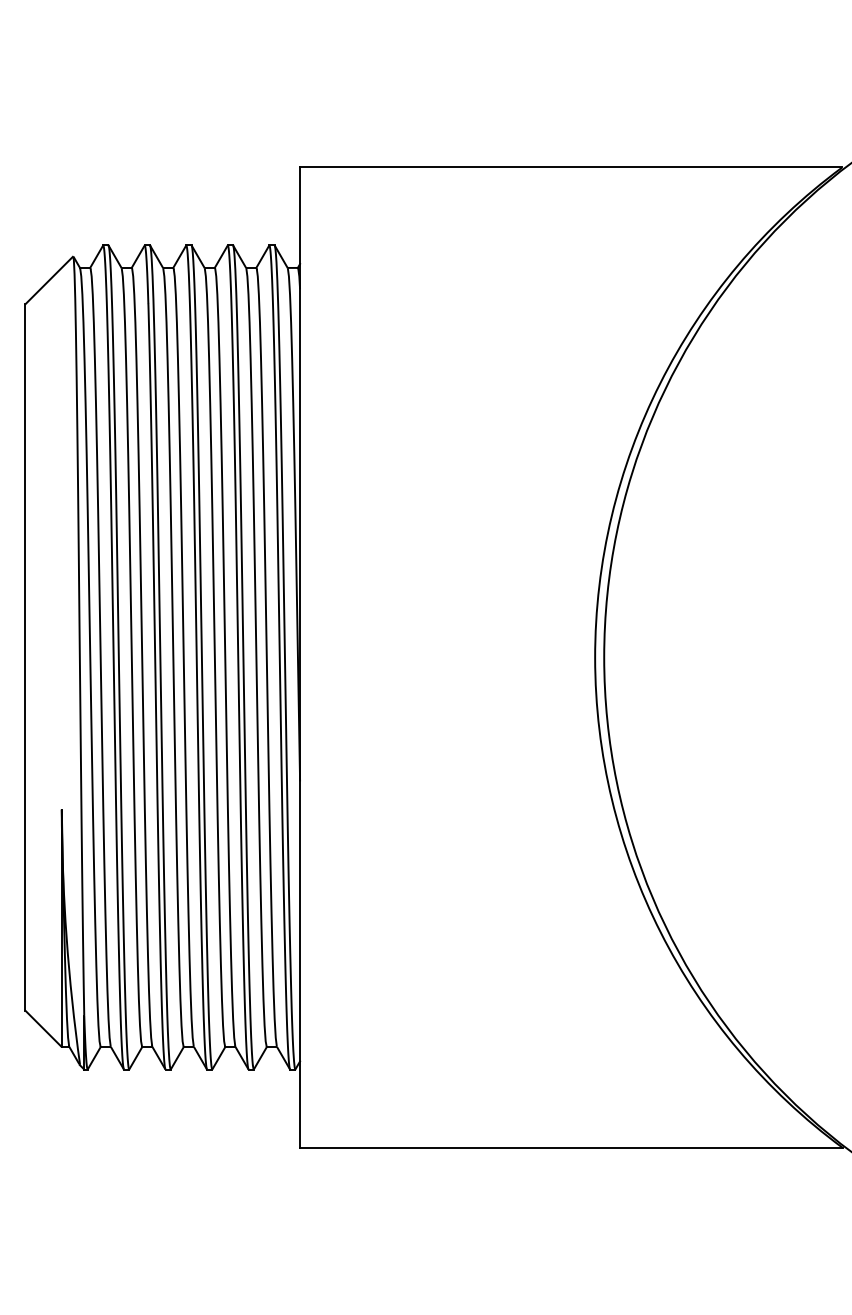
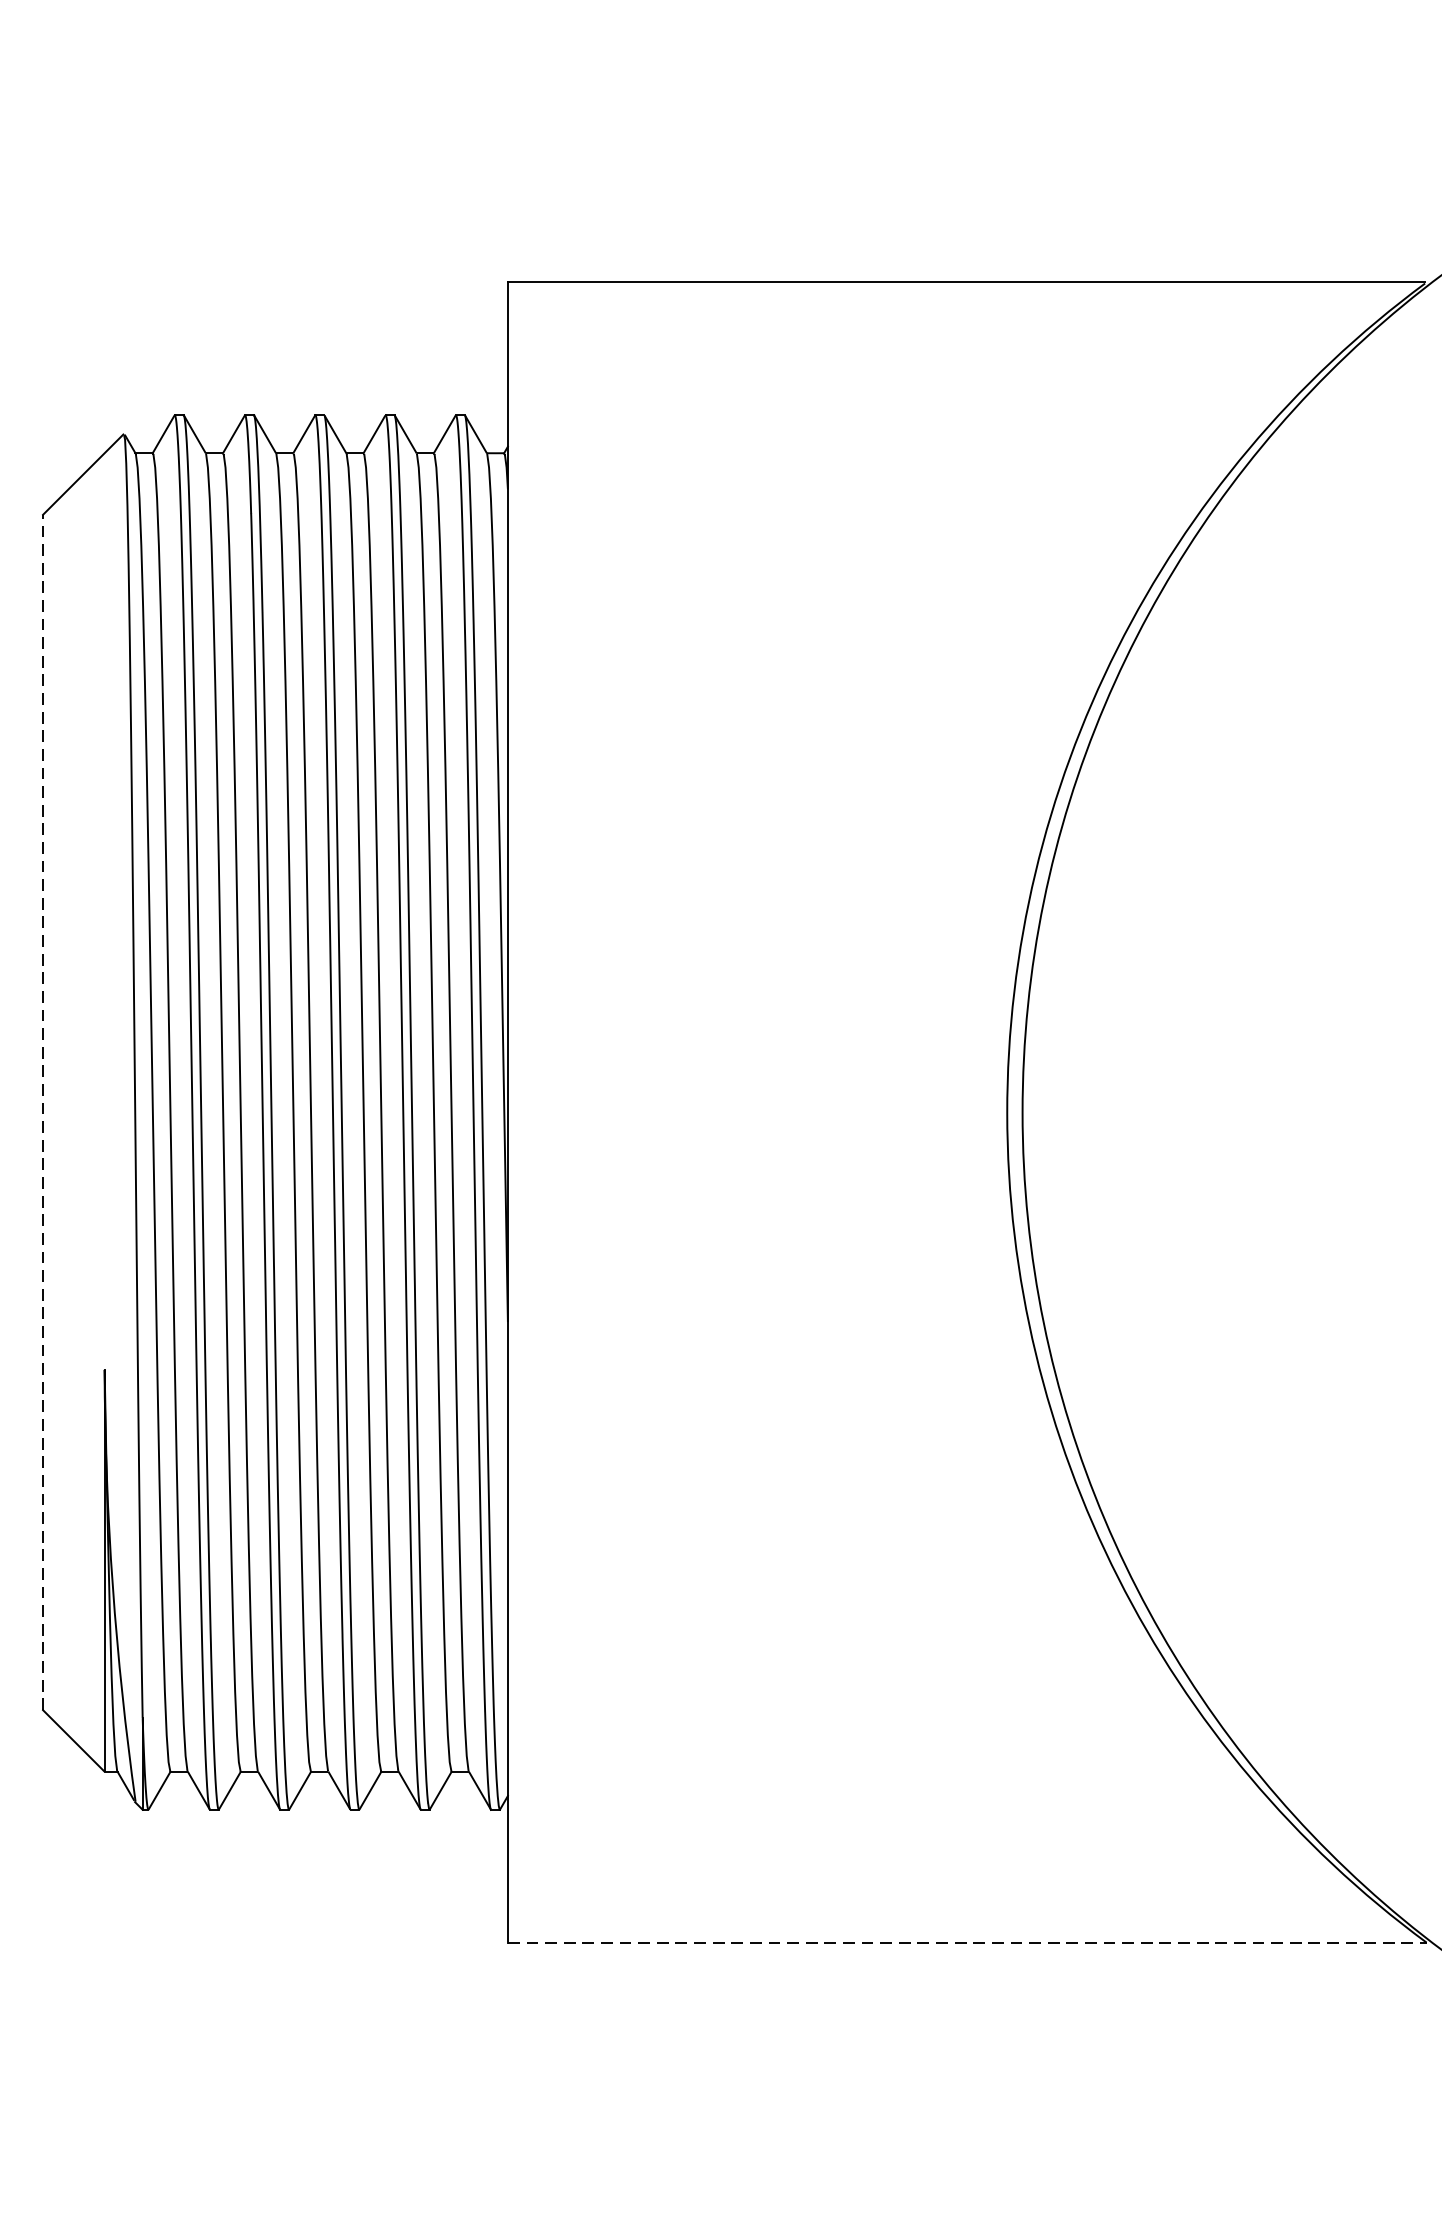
line: (25, 657) -> (43, 1112), solid -> dashed
line: (572, 1148) -> (968, 1943), solid -> dashed

